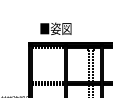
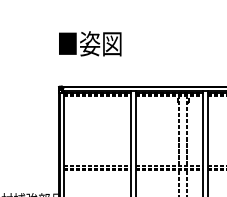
text: (55, 28) -> (89, 43), moved

